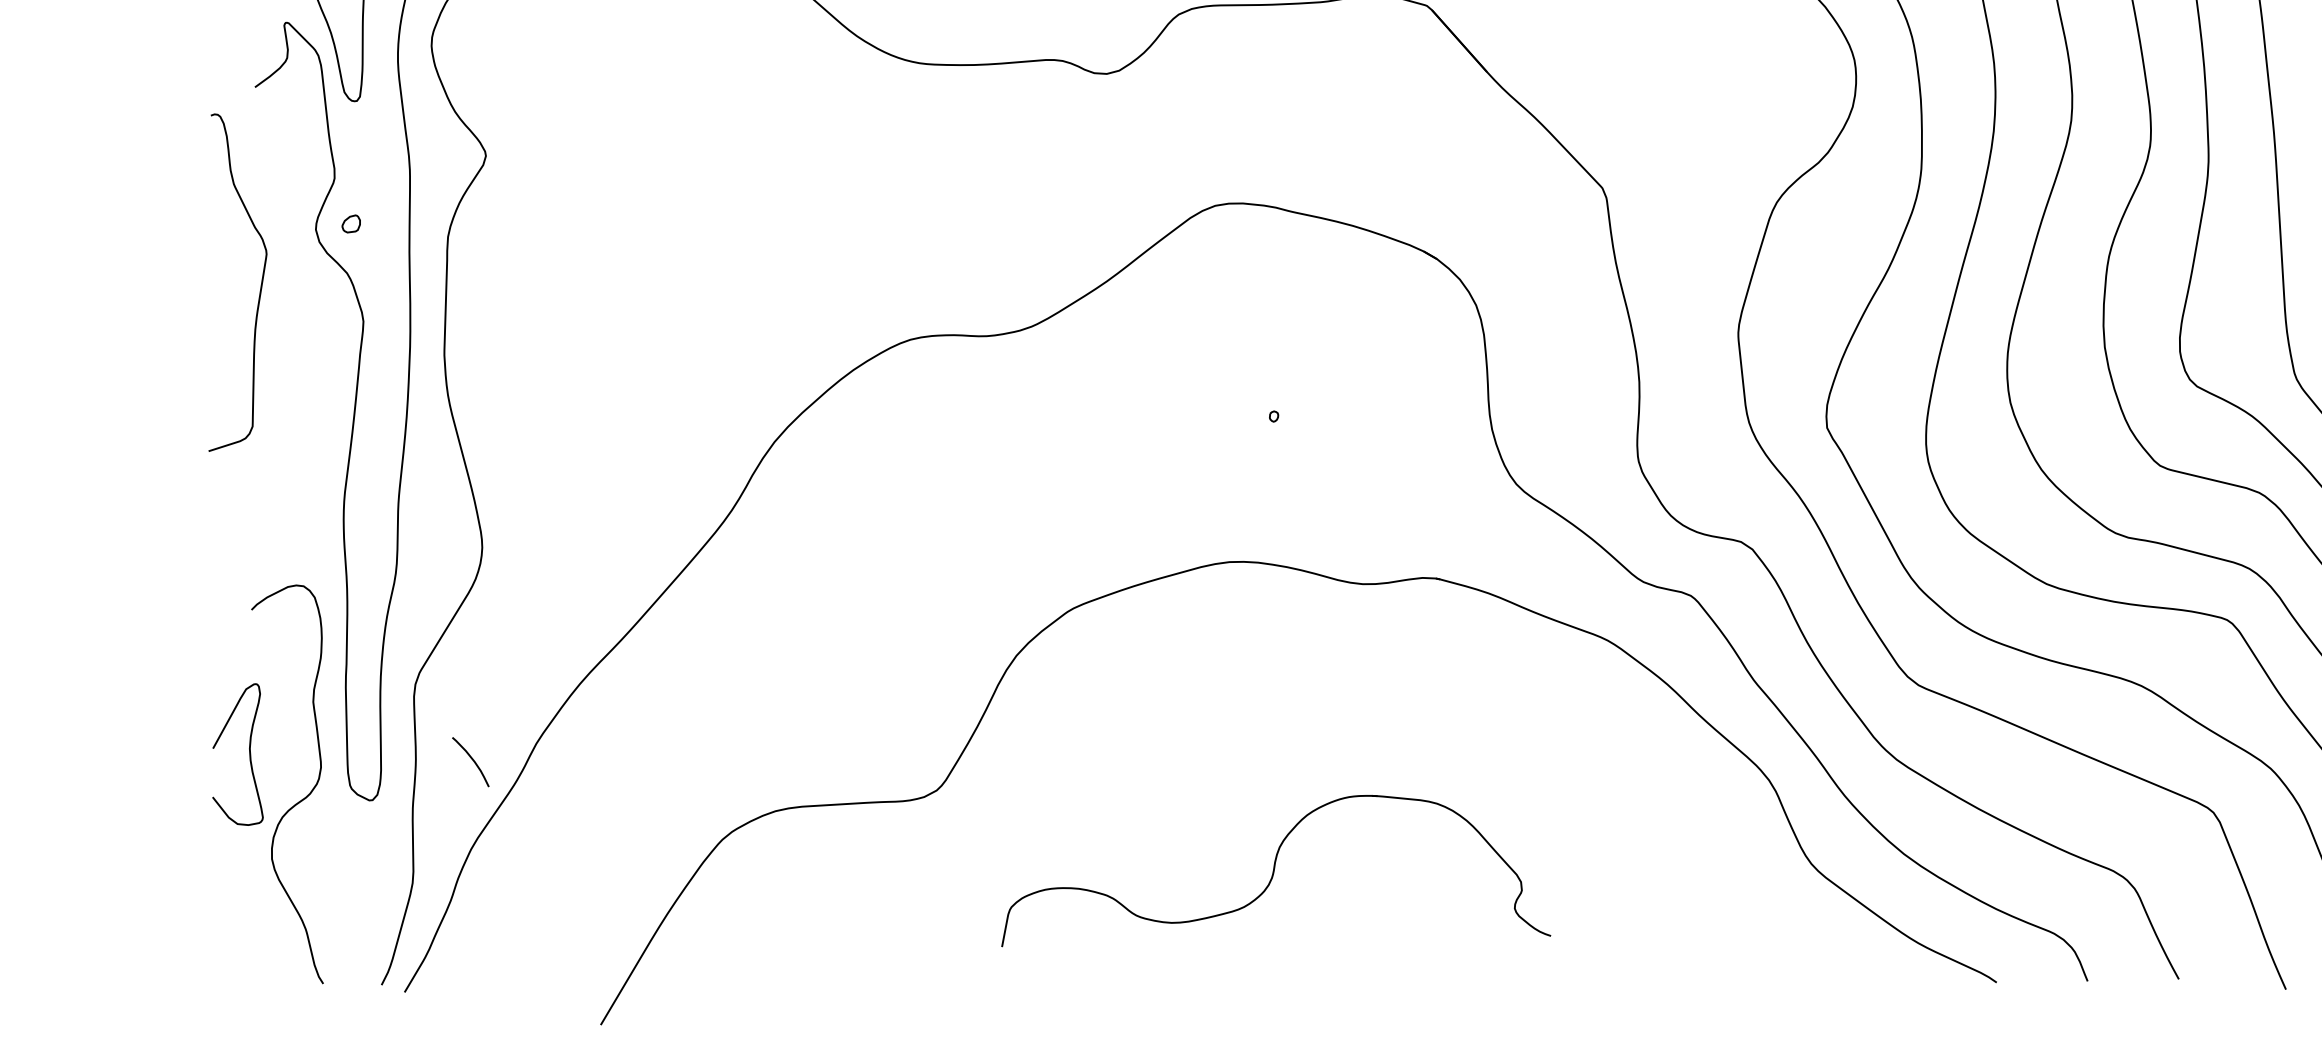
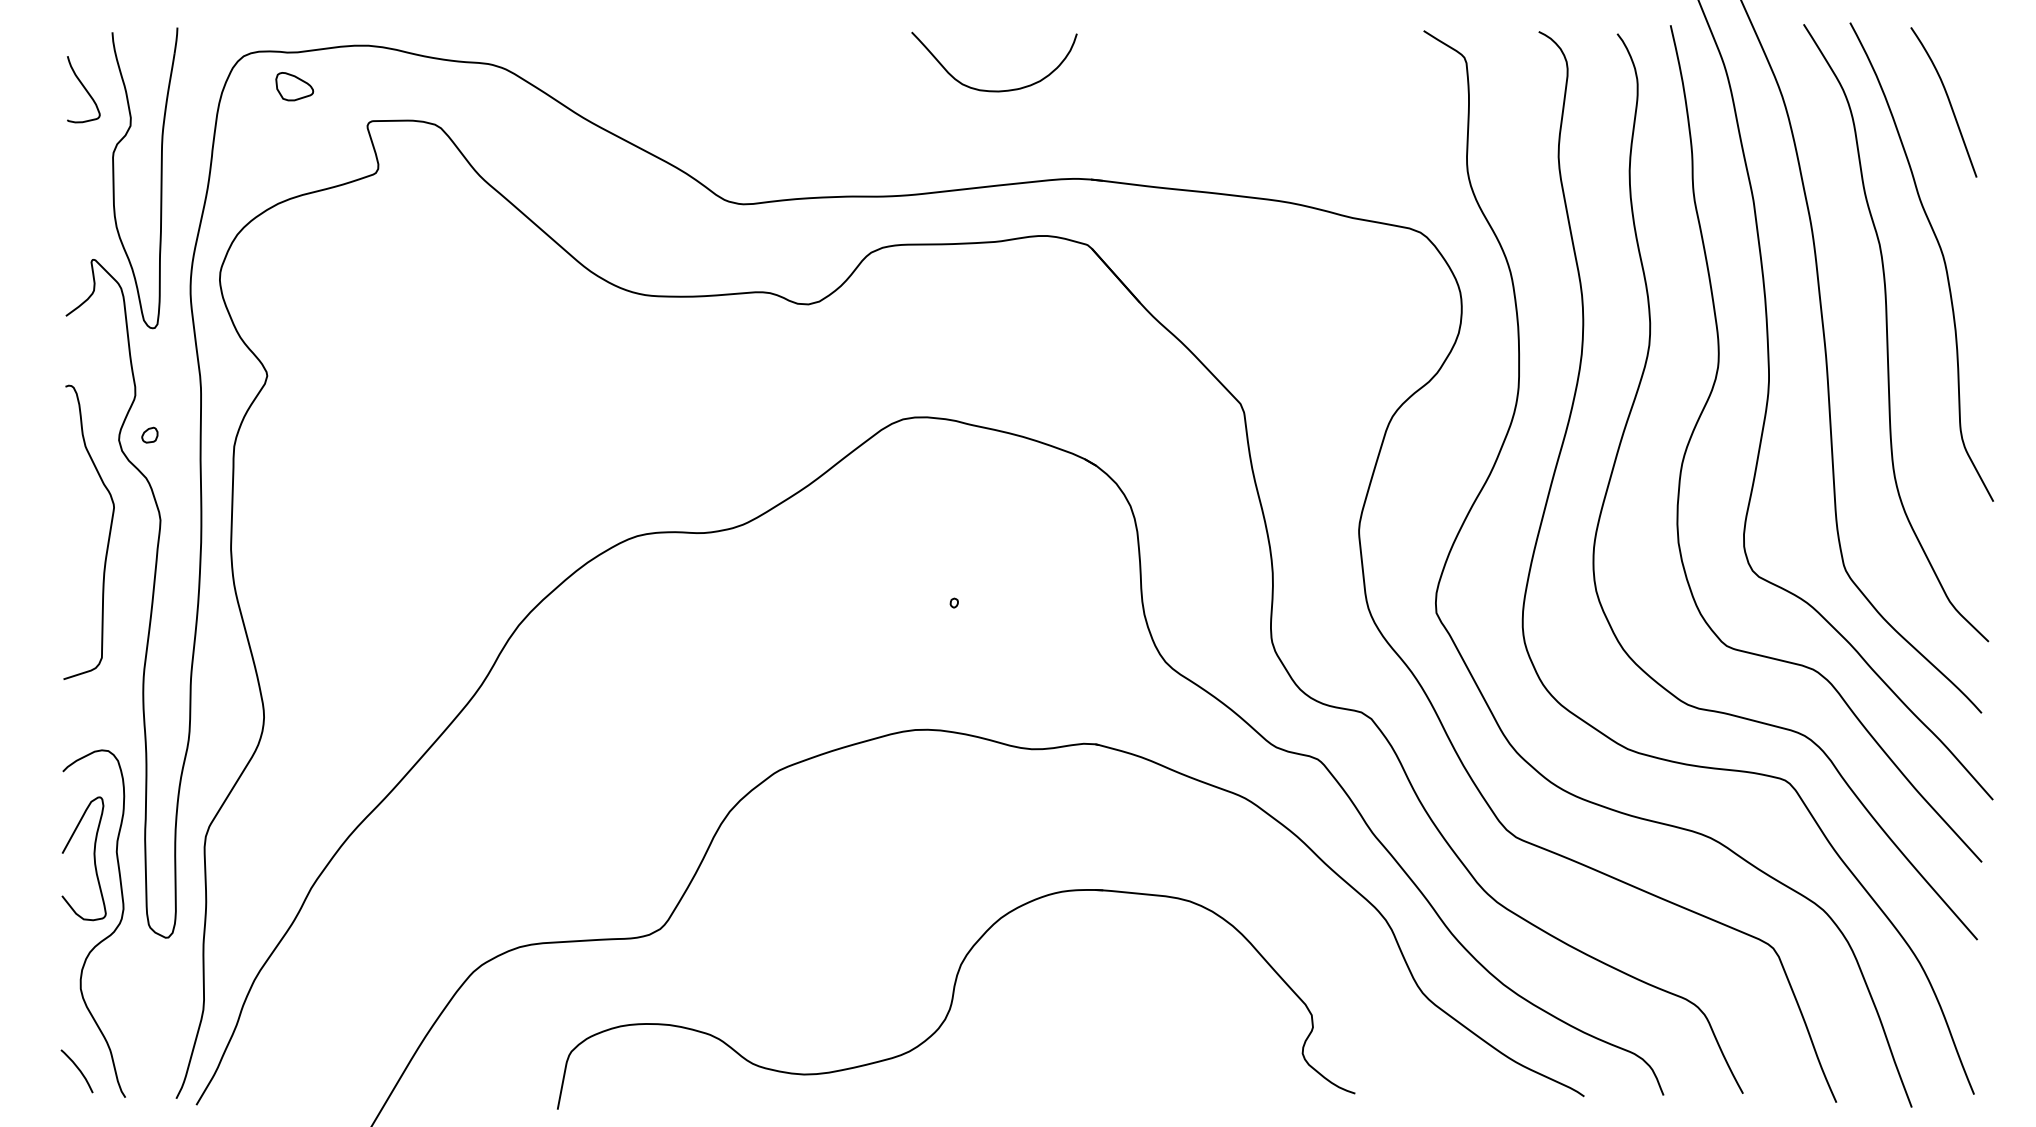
curve: (260, 286) -> (108, 535), moved
curve: (248, 754) -> (93, 858), moved
curve: (471, 759) -> (77, 1069), moved
part: (1276, 871) -> (956, 999), size x1.67

